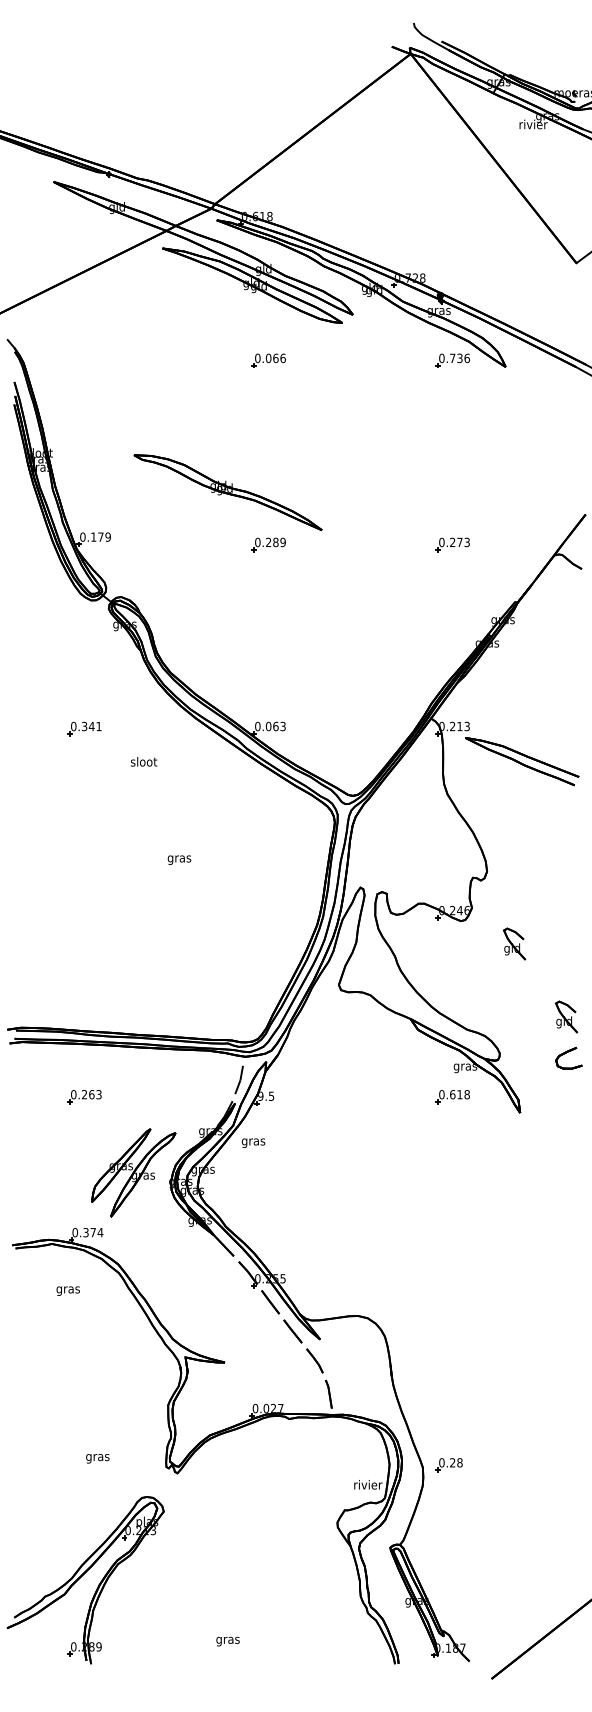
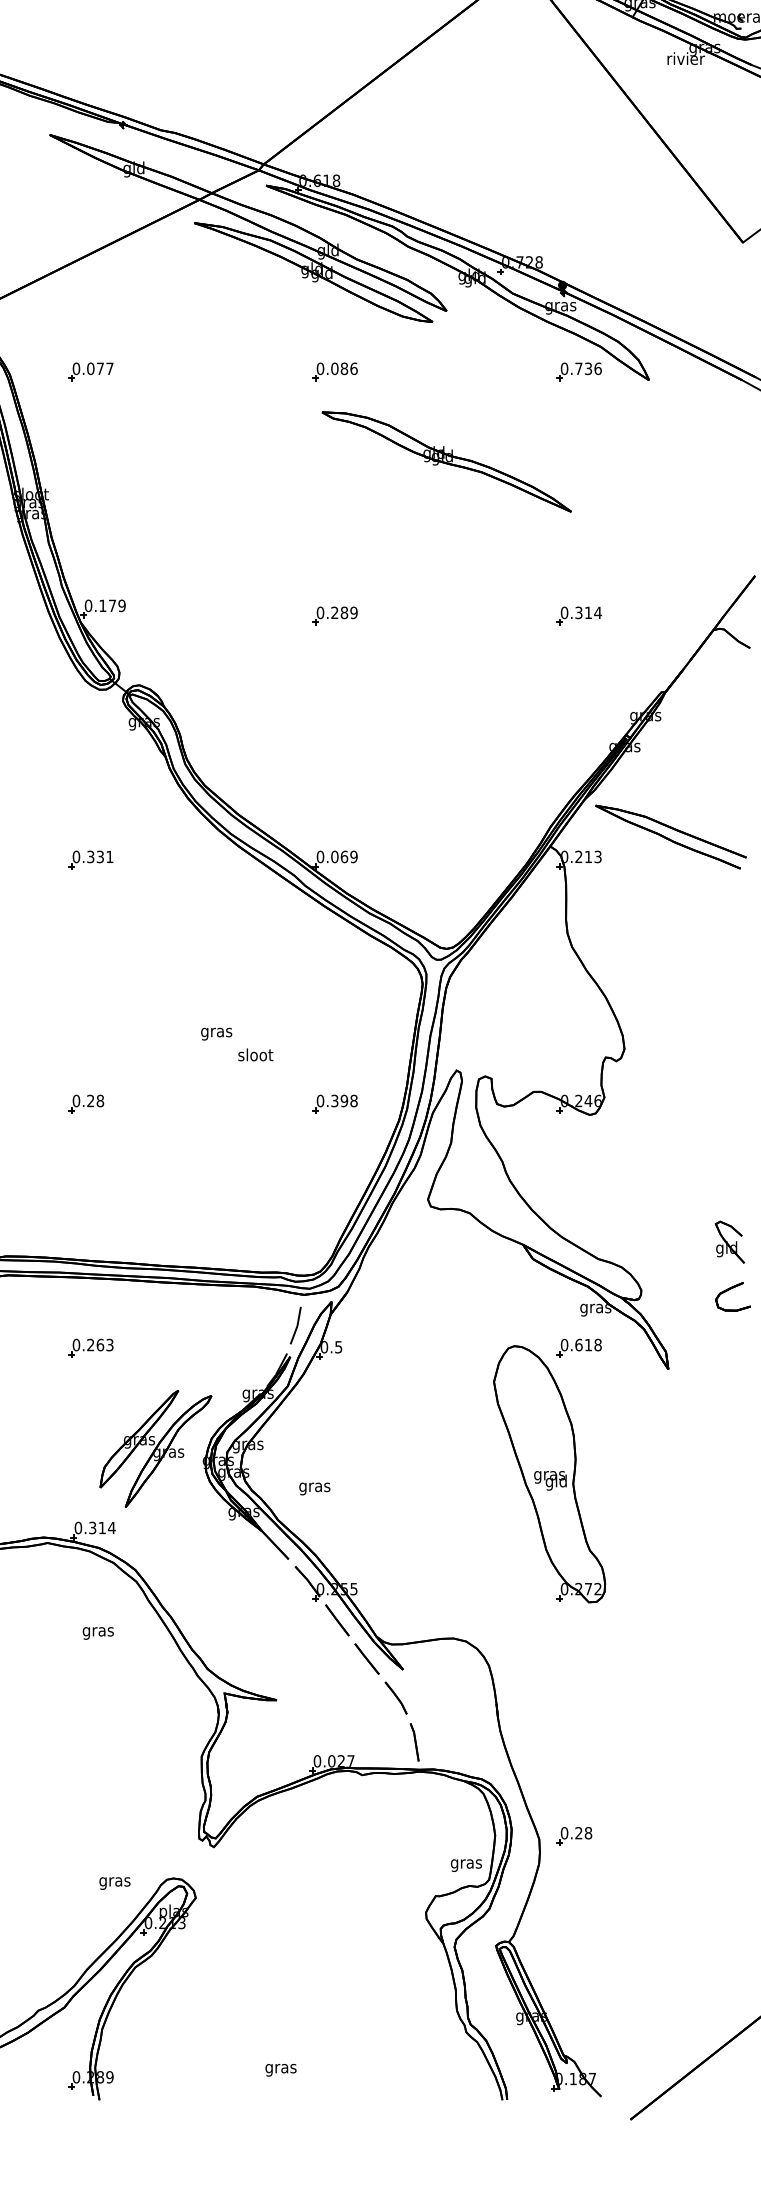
text: (275, 357) -> (343, 367), 0.066 -> 0.086
part: (84, 360) -> (90, 371), added
part: (227, 492) -> (446, 461), moved
text: (460, 542) -> (589, 612), 0.273 -> 0.314
text: (91, 726) -> (99, 856), 0.341 -> 0.331
text: (282, 726) -> (353, 856), 0.063 -> 0.069
text: (143, 761) -> (255, 1054), moved
part: (522, 761) -> (671, 837), moved
part: (268, 912) -> (334, 1103), added
part: (80, 913) -> (85, 1104), added
part: (514, 943) -> (660, 1144), removed
text: (260, 1096) -> (324, 1347), 9.5 -> 0.5
text: (253, 1142) -> (314, 1488), moved
part: (430, 1191) -> (549, 1473), added
text: (92, 1232) -> (101, 1527), 0.374 -> 0.314
text: (67, 1290) -> (97, 1632), moved
text: (97, 1458) -> (114, 1883), moved
text: (368, 1486) -> (467, 1864), rivier -> gras

